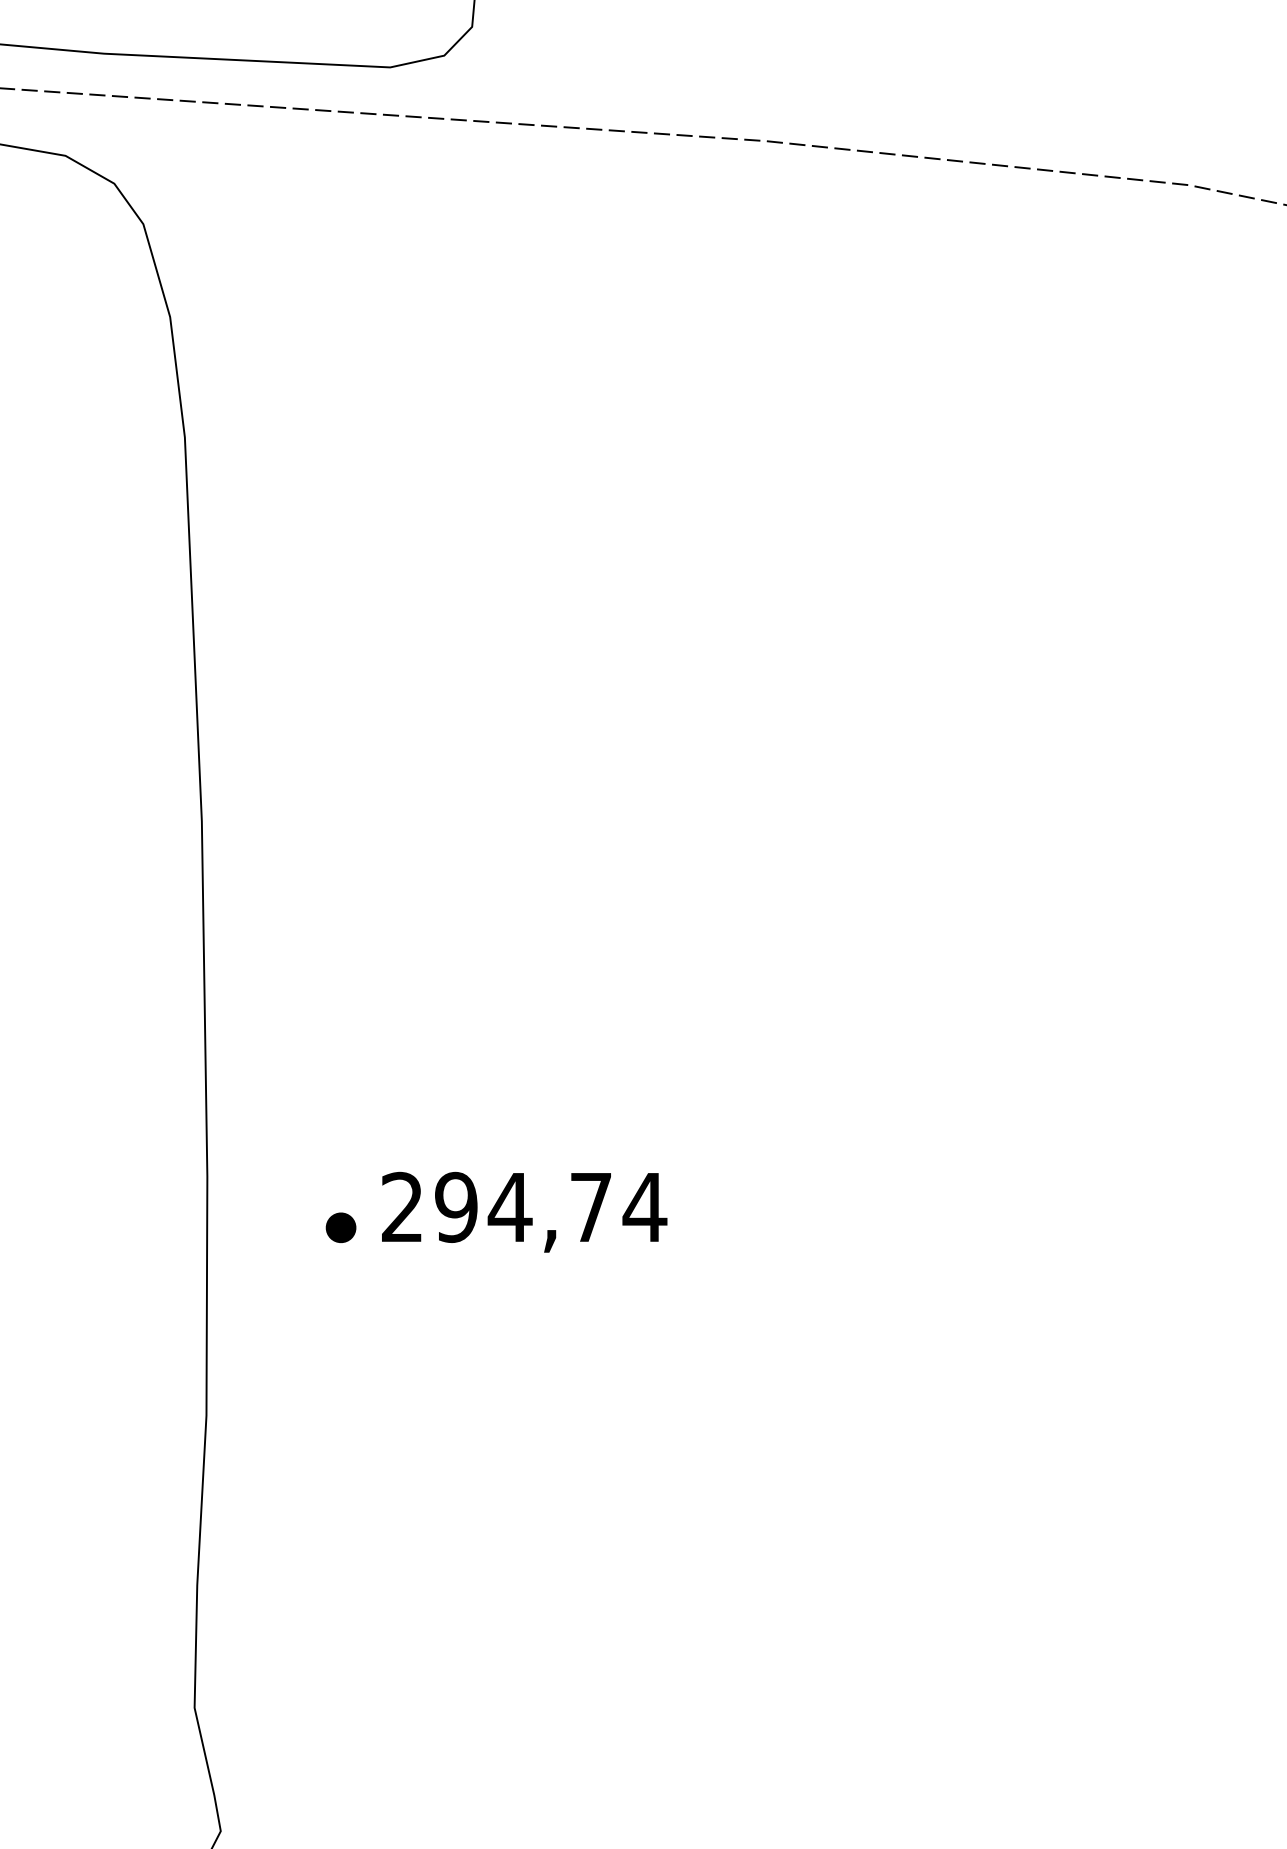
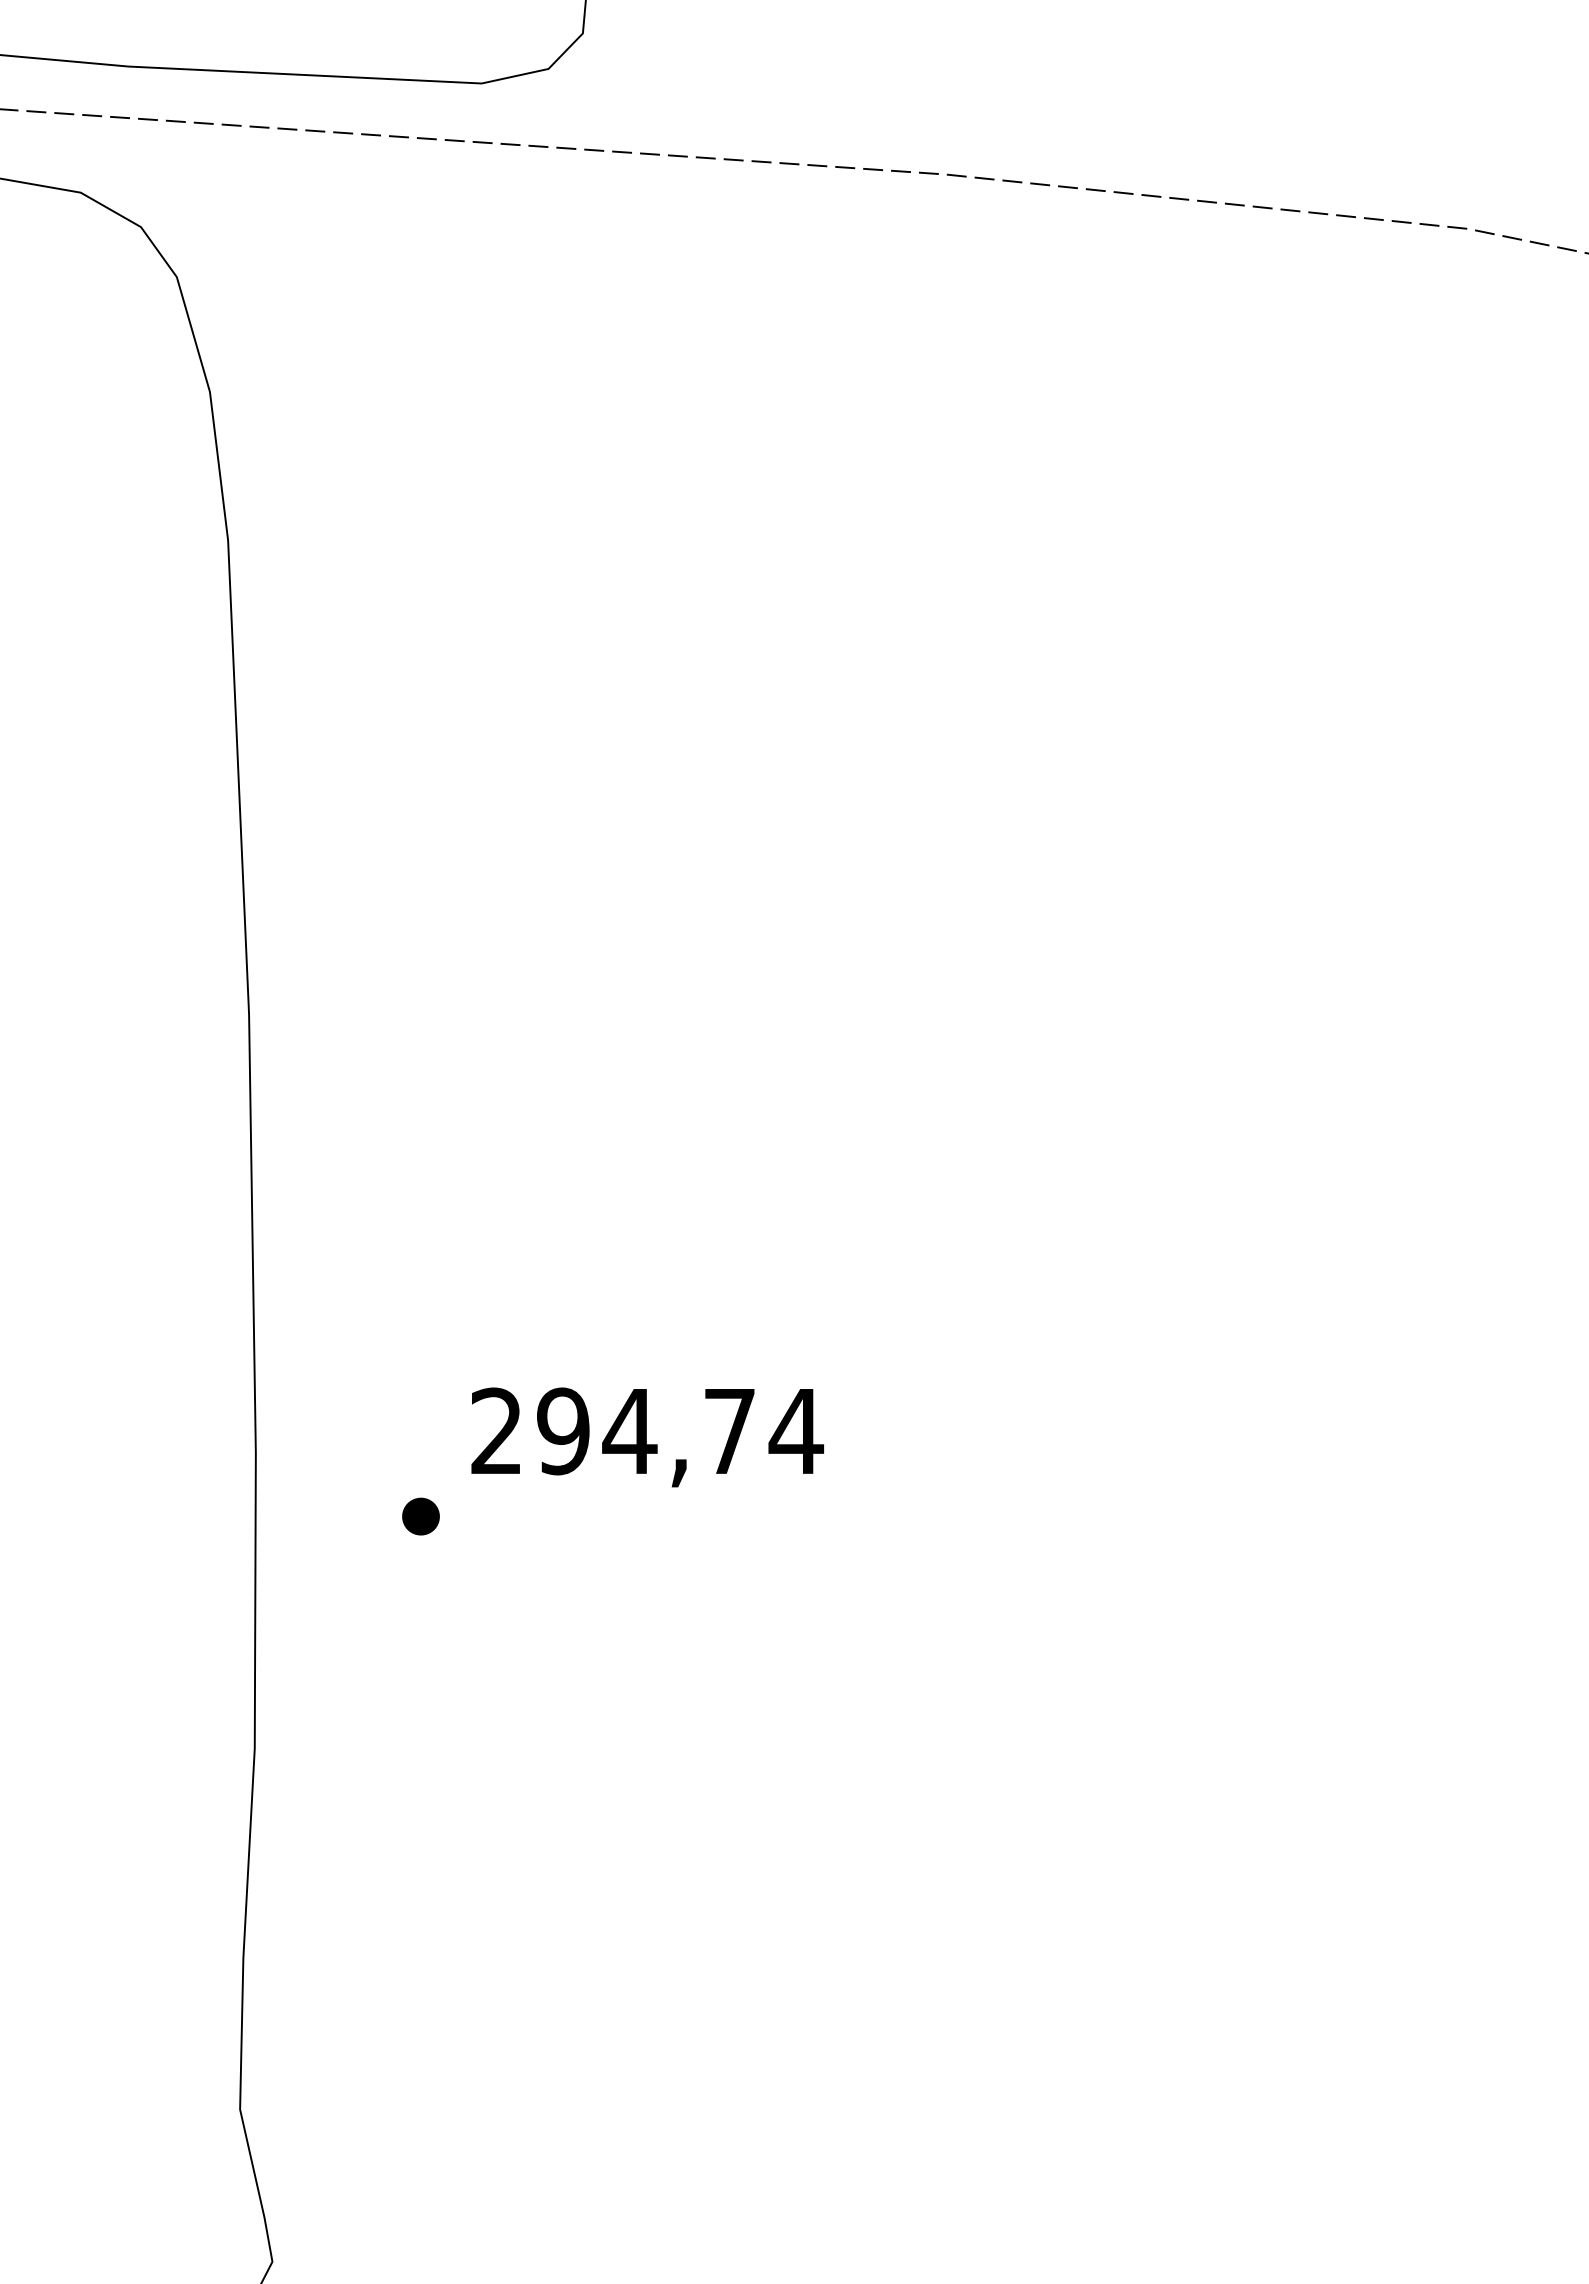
text: (524, 1212) -> (647, 1437), moved

